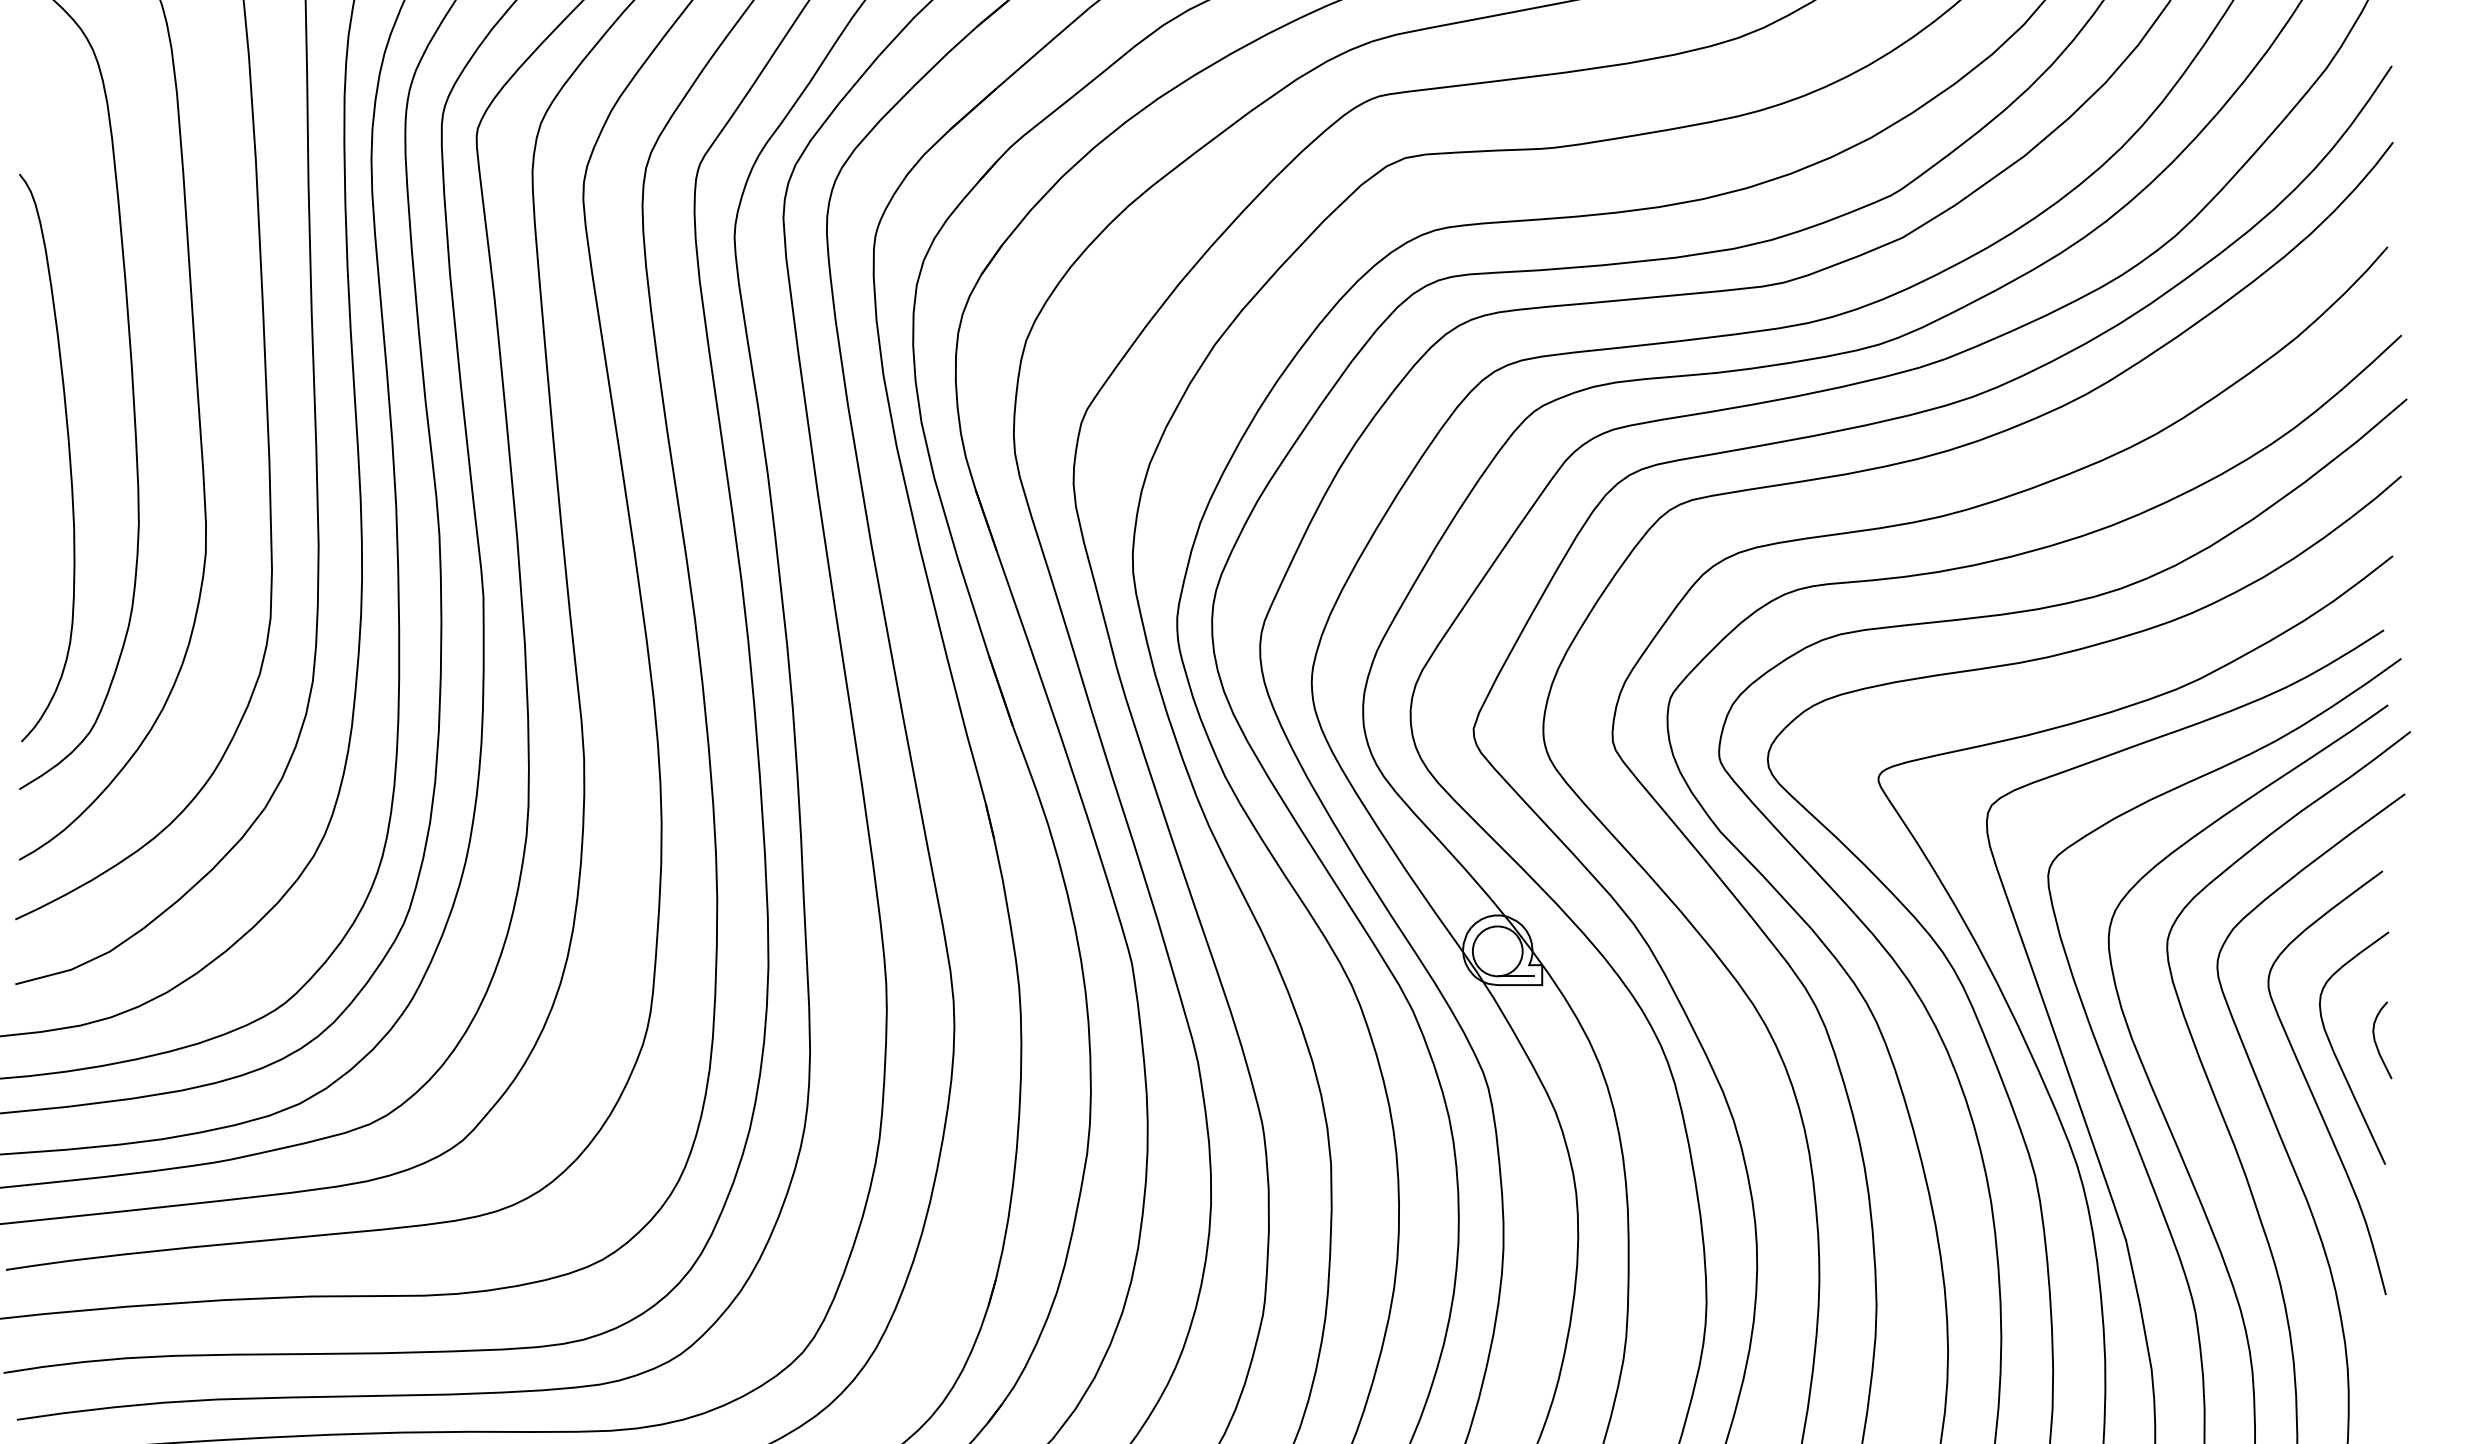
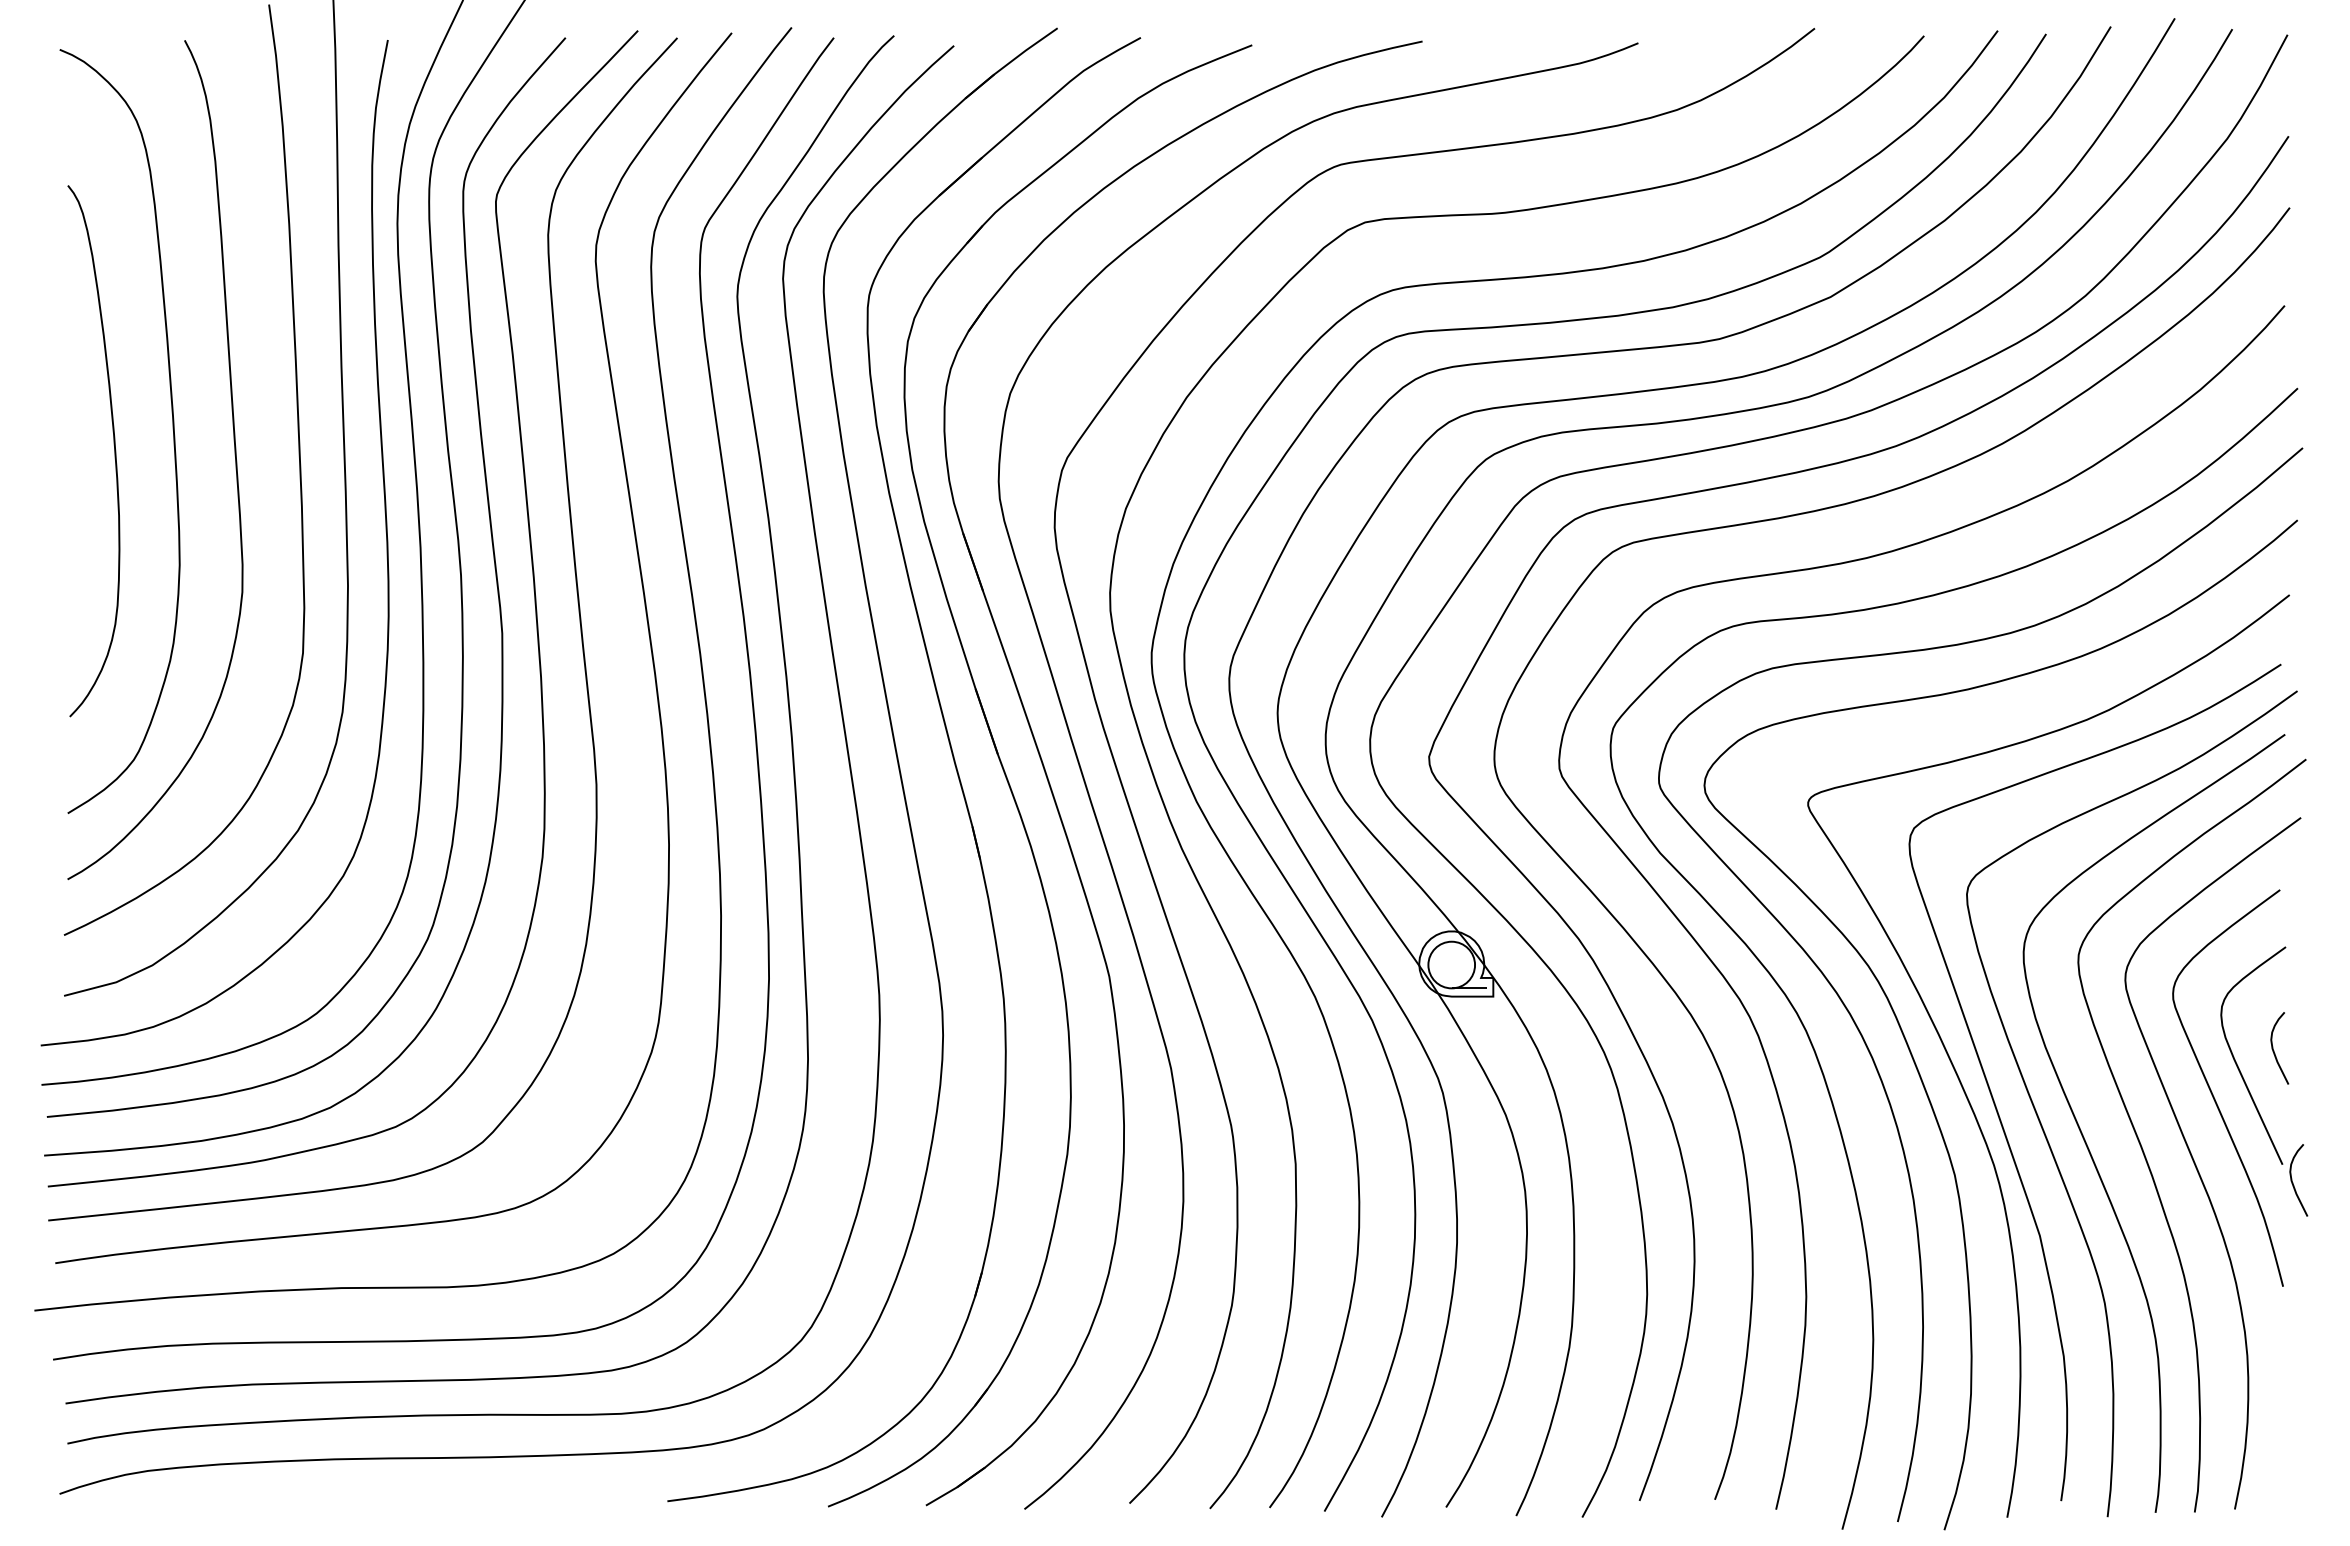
curve: (69, 458) -> (114, 451), moved
curve: (2397, 1183) -> (2293, 1182), added

